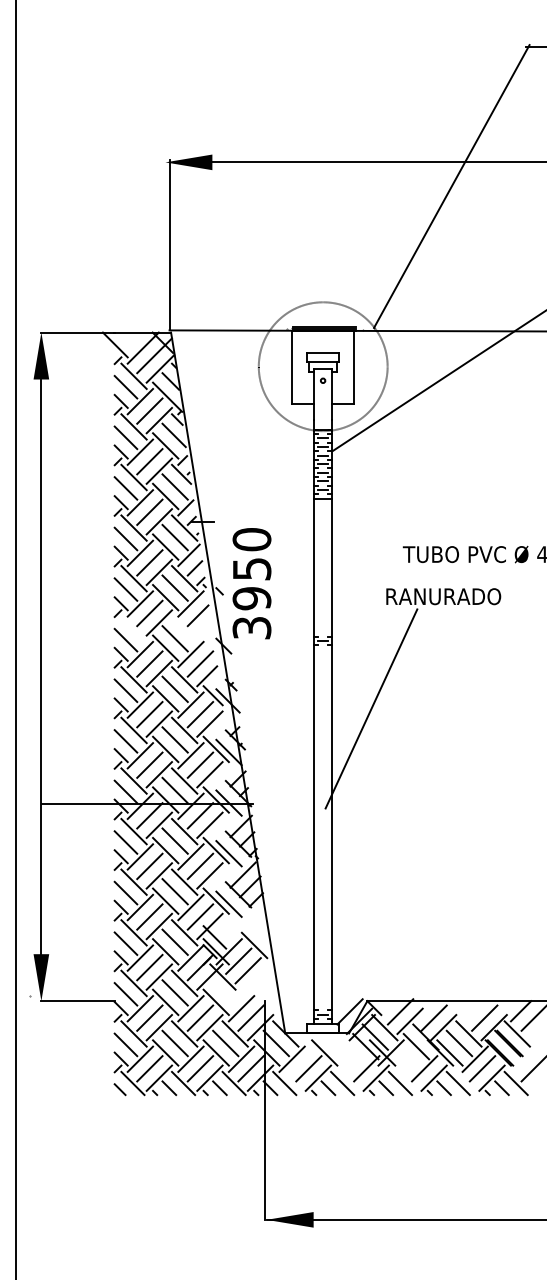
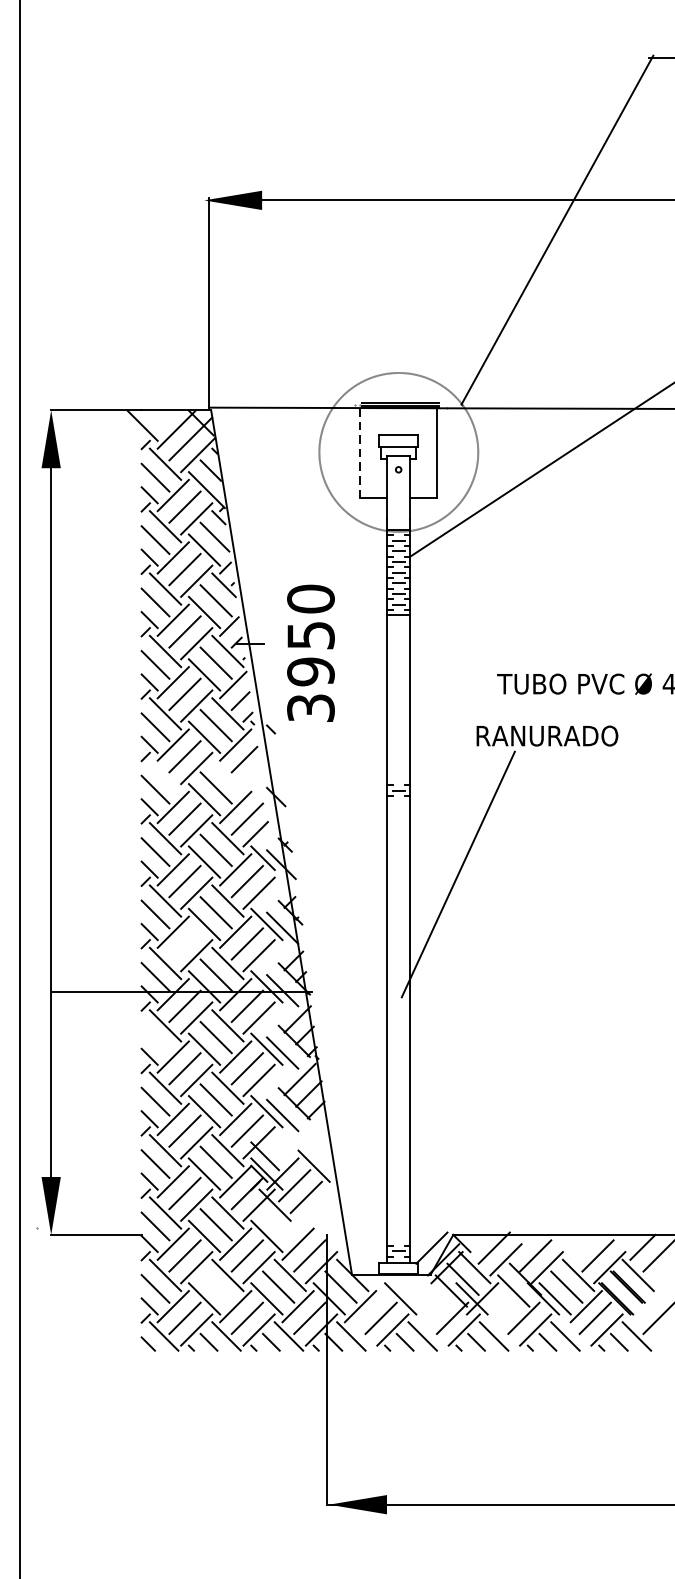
line: (291, 367) -> (359, 453), solid -> dashed
text: (251, 583) -> (310, 653), moved
line: (149, 764) -> (184, 943), removed
line: (125, 842) -> (154, 1039), removed
line: (174, 1043) -> (215, 1287), removed

